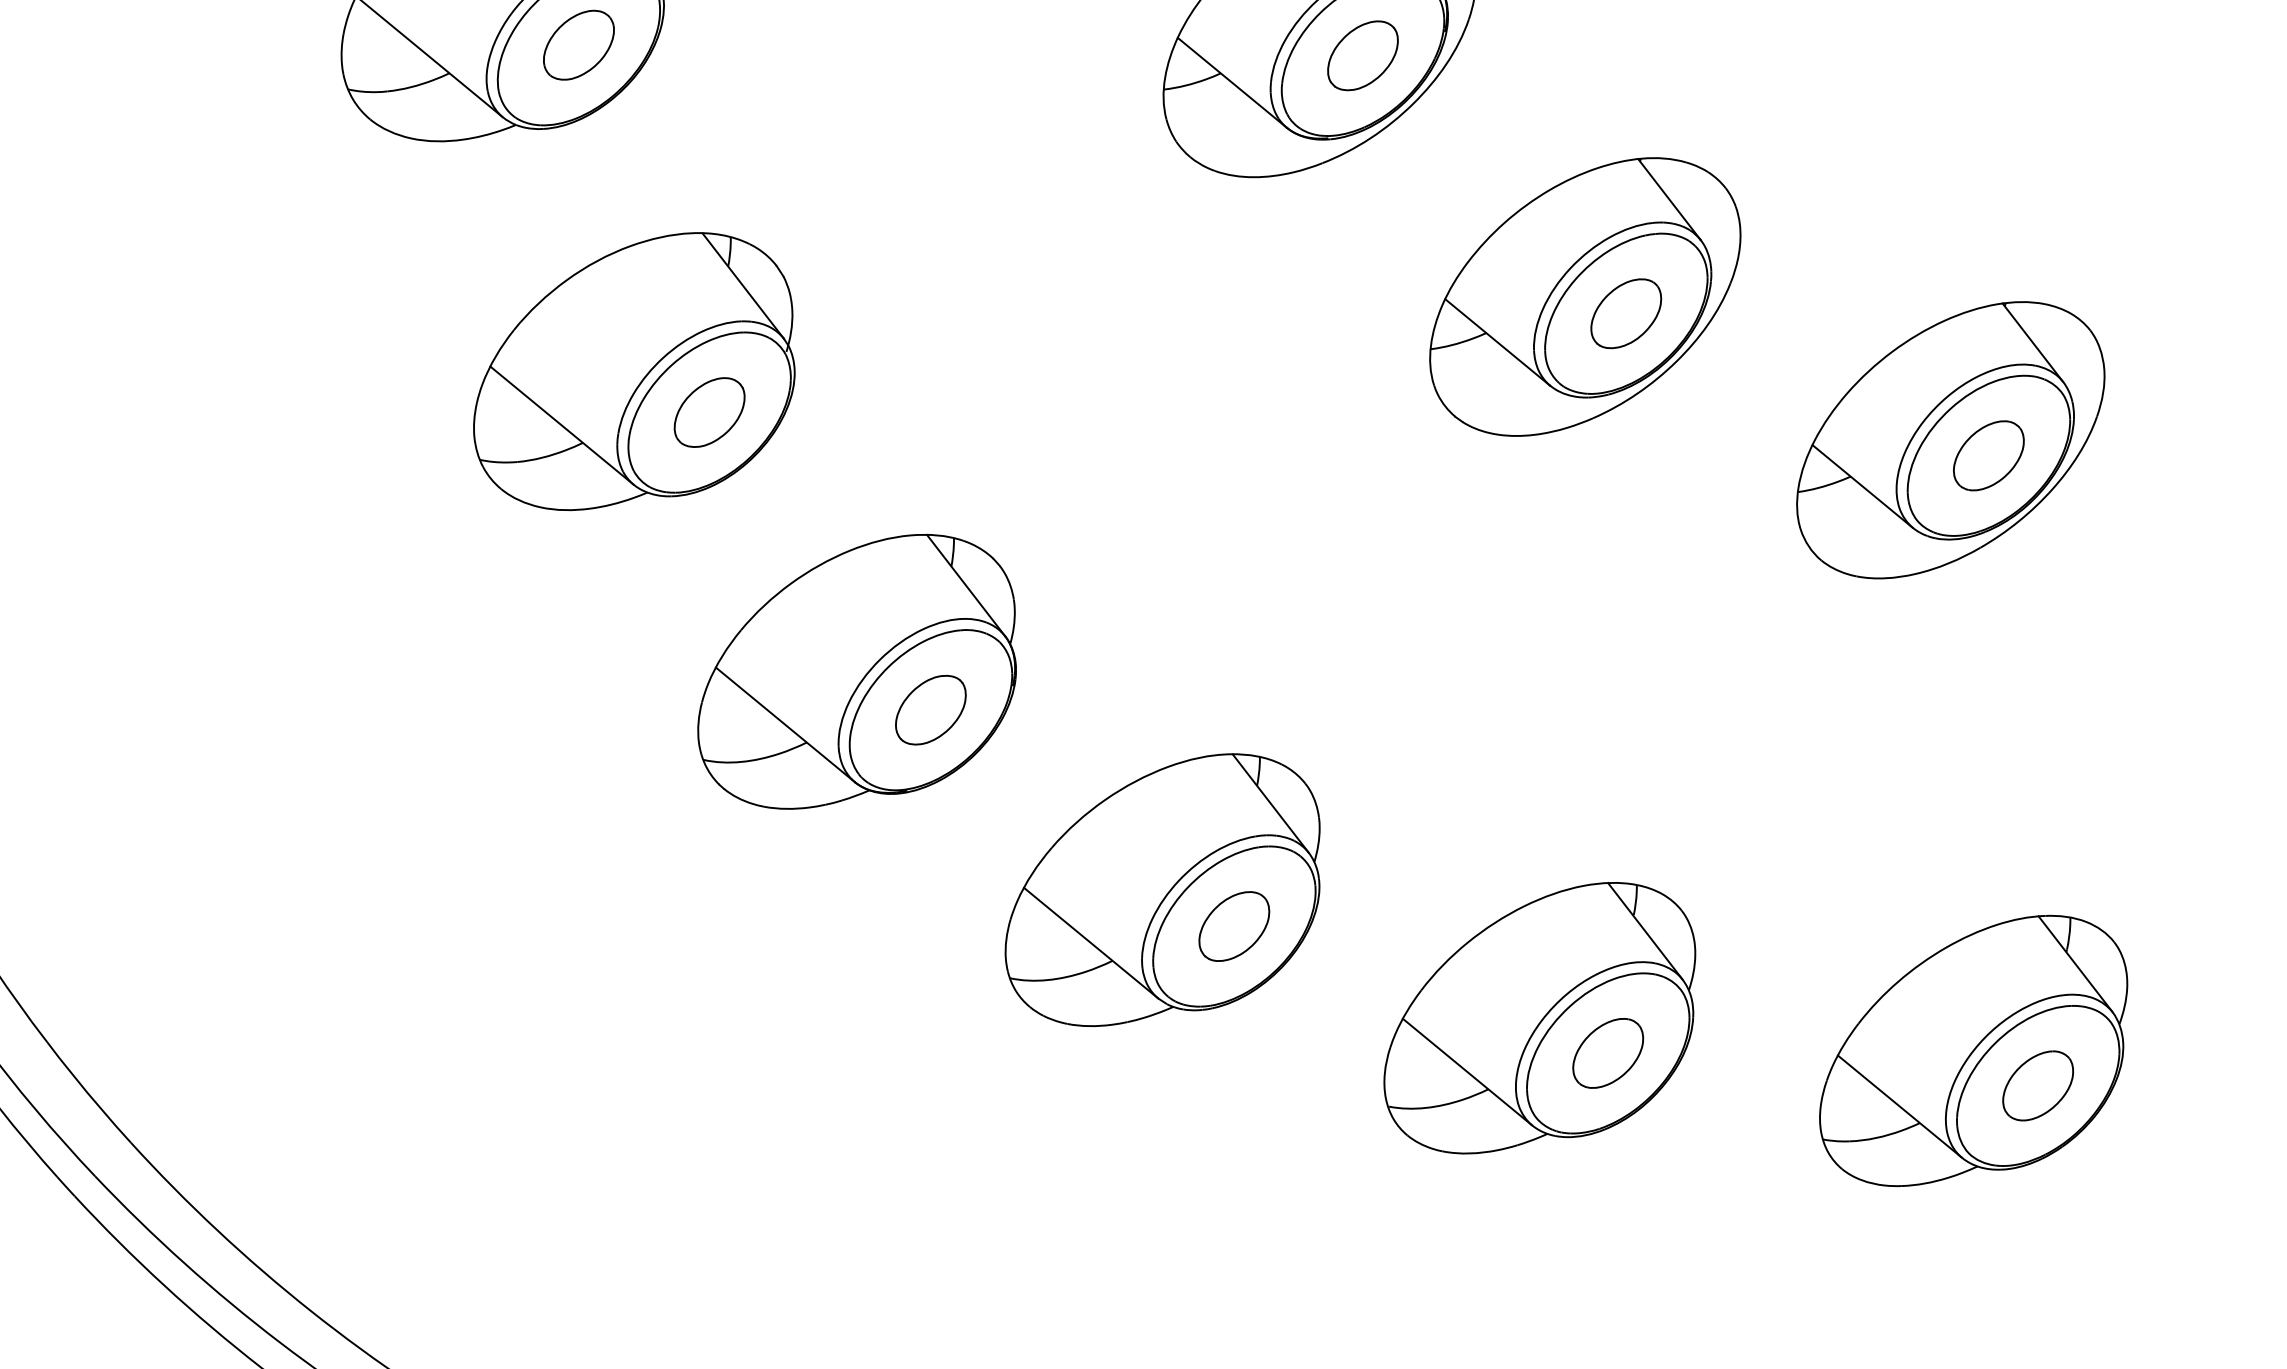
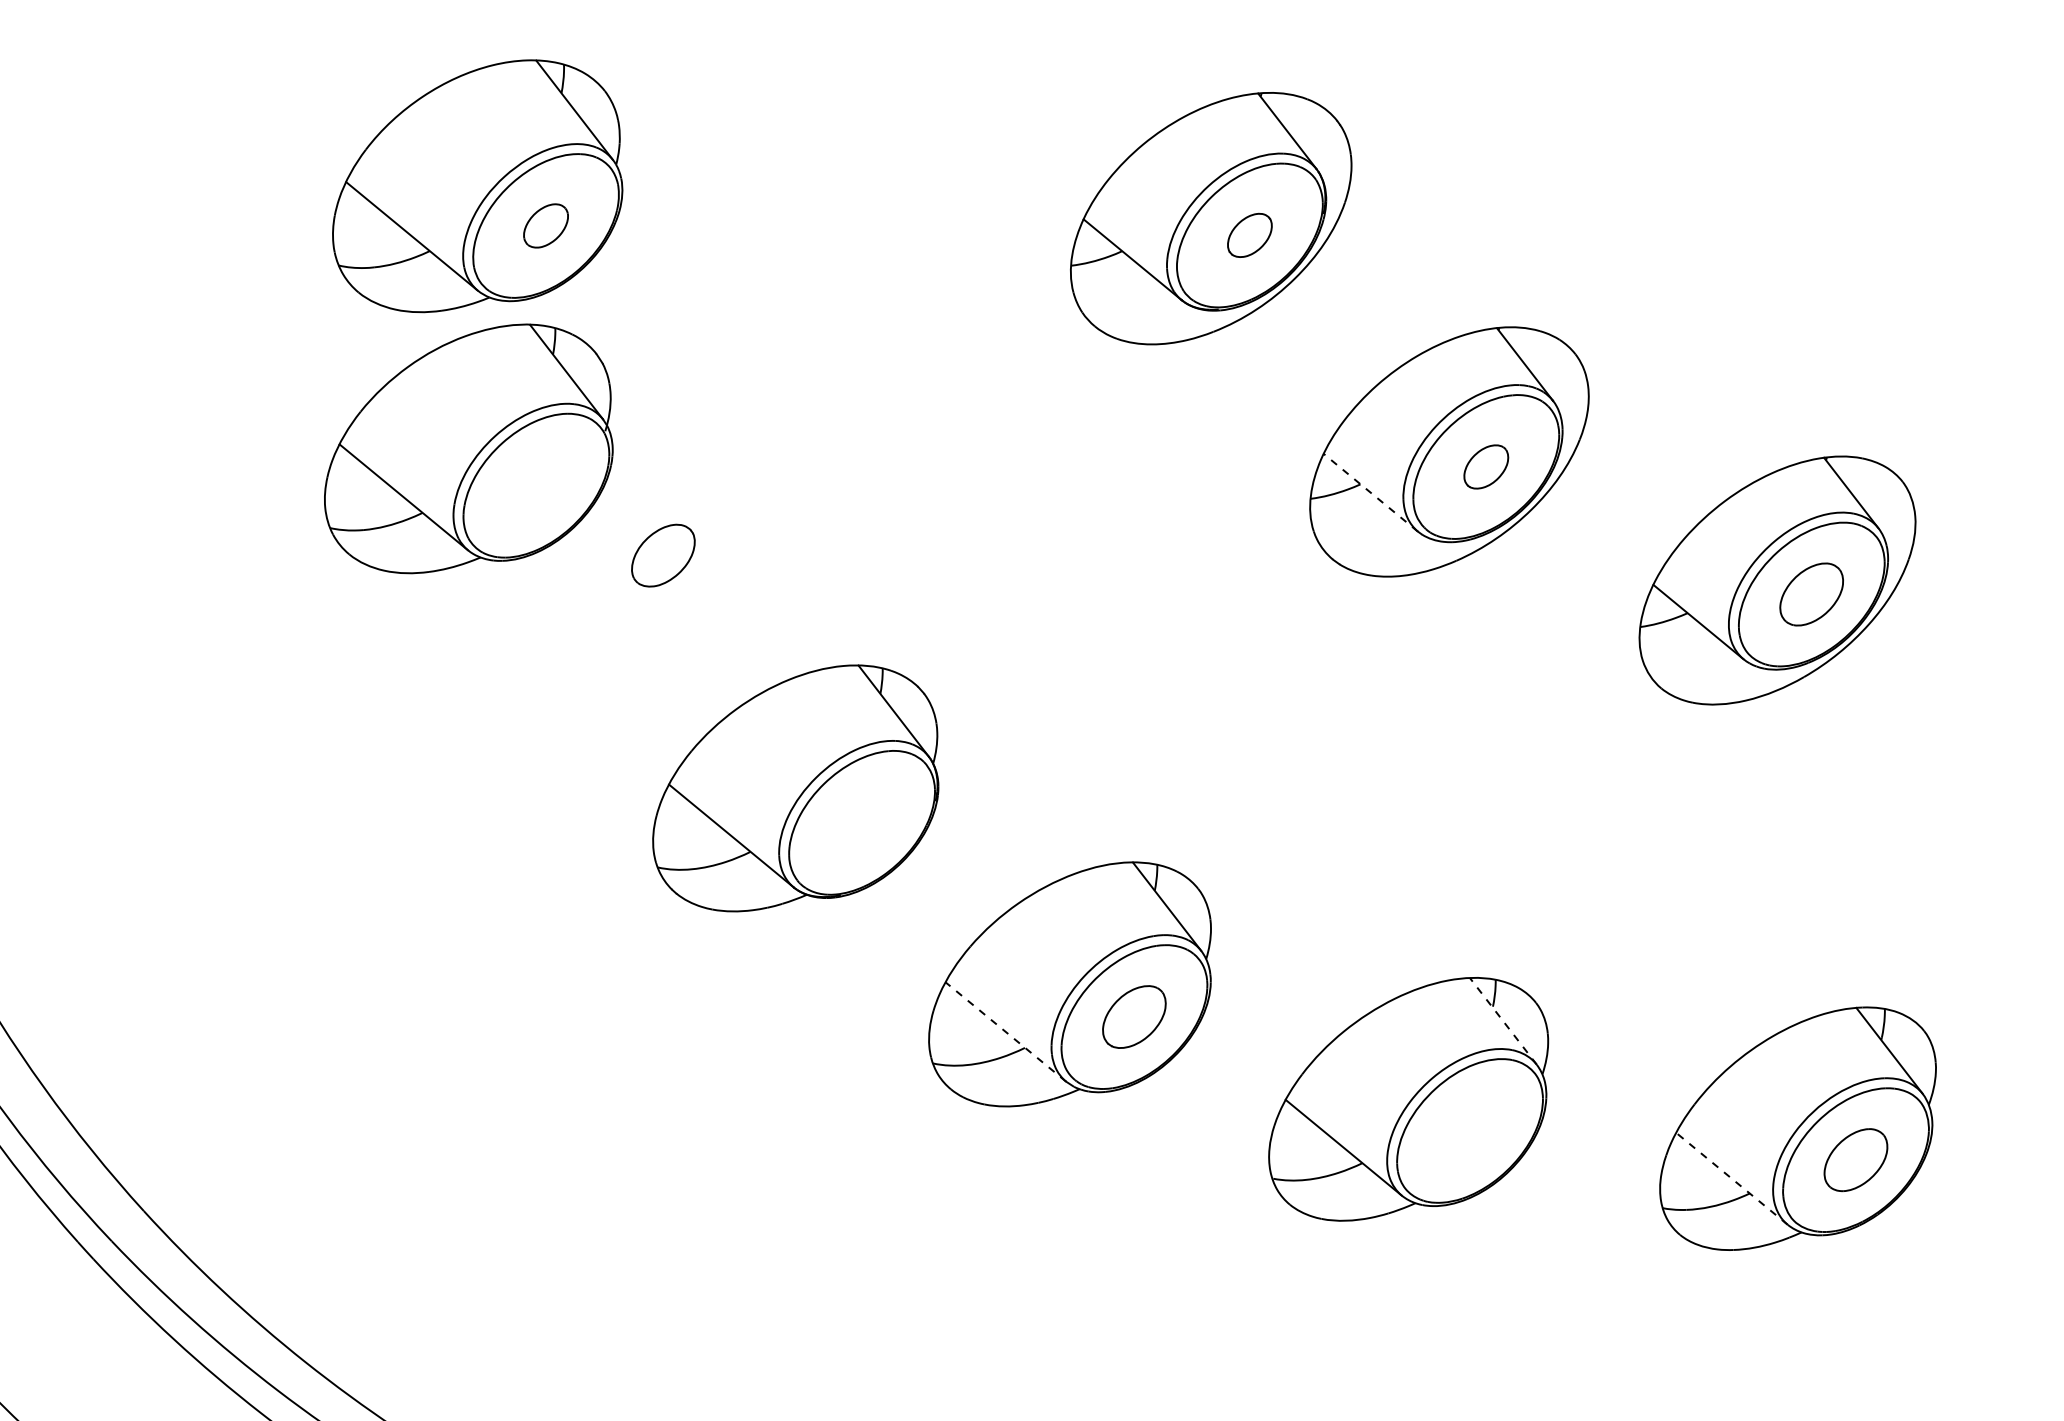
part: (578, 44) -> (545, 225), size x0.7
part: (1362, 55) -> (1249, 235), size x0.7
part: (1626, 313) -> (1486, 466), size x0.7
line: (1497, 342) -> (1370, 492), solid -> dashed
part: (634, 371) -> (468, 448), moved
part: (930, 709) -> (861, 822), removed
line: (1645, 931) -> (1503, 1021), solid -> dashed
line: (1090, 942) -> (1005, 1031), solid -> dashed
part: (1607, 1052) -> (1469, 1130), removed
line: (1899, 1106) -> (1731, 1178), solid -> dashed

